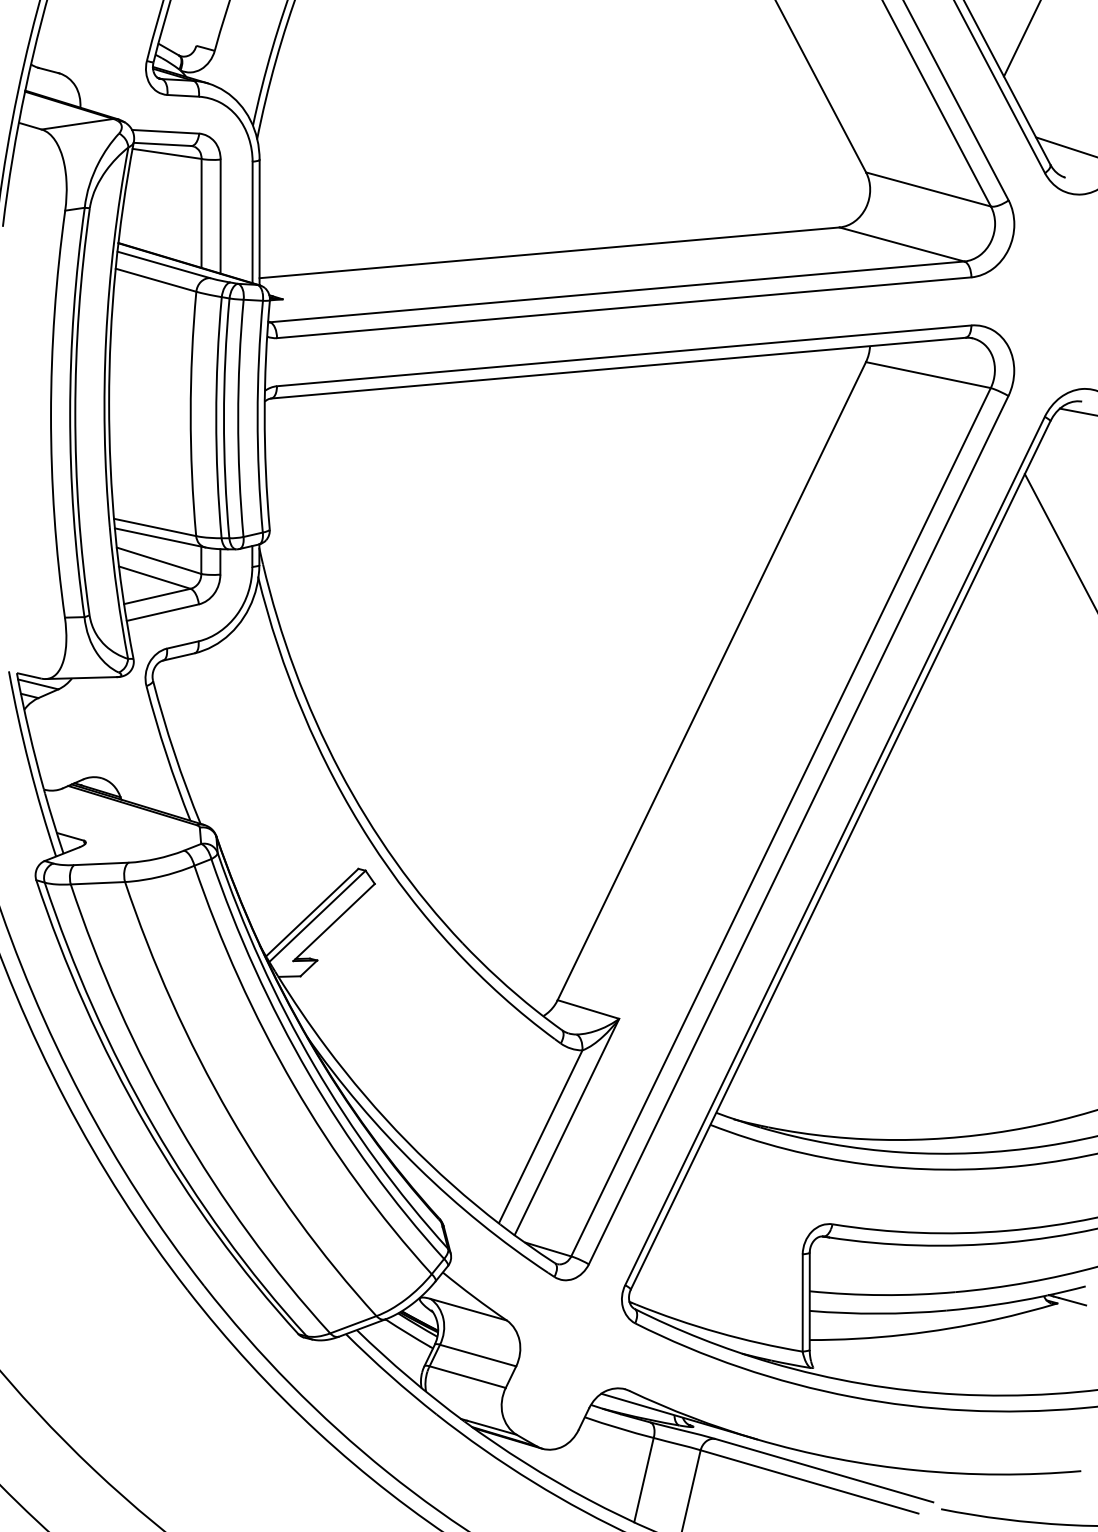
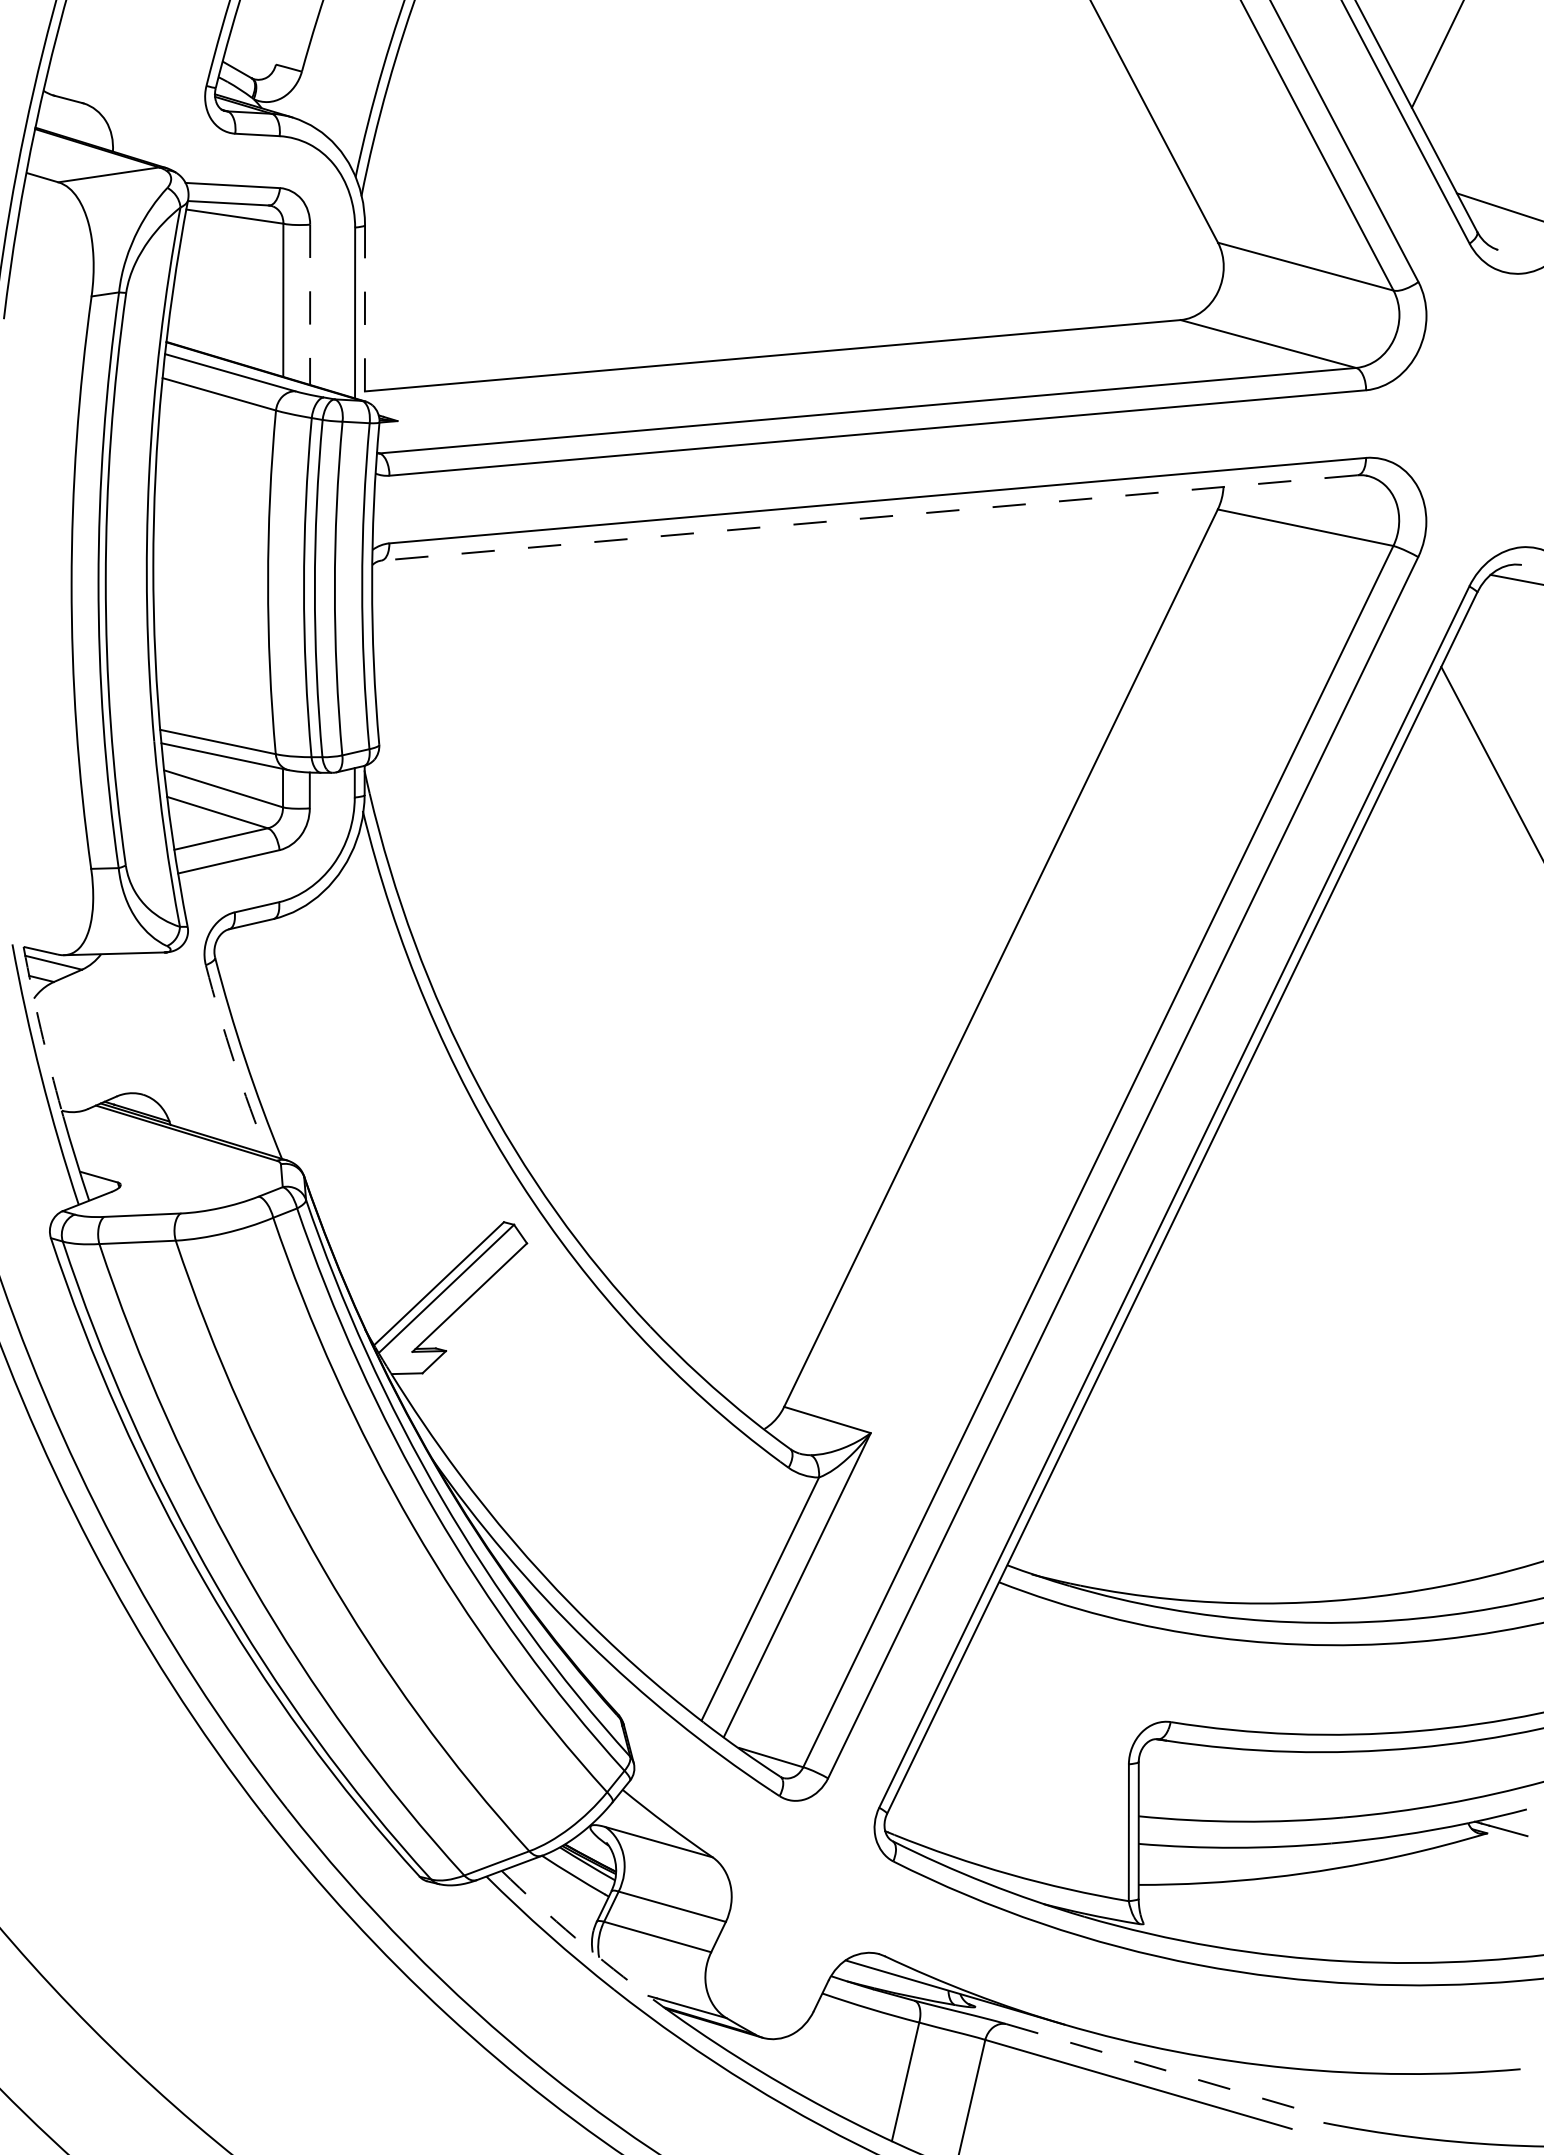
line: (220, 217) -> (310, 305), solid -> dashed
line: (259, 222) -> (364, 313), solid -> dashed
line: (617, 368) -> (868, 518), solid -> dashed
arc: (28, 731) -> (40, 1029), solid -> dashed
arc: (166, 754) -> (233, 1061), solid -> dashed
arc: (409, 1377) -> (575, 1937), solid -> dashed
line: (824, 1470) -> (1159, 2068), solid -> dashed

